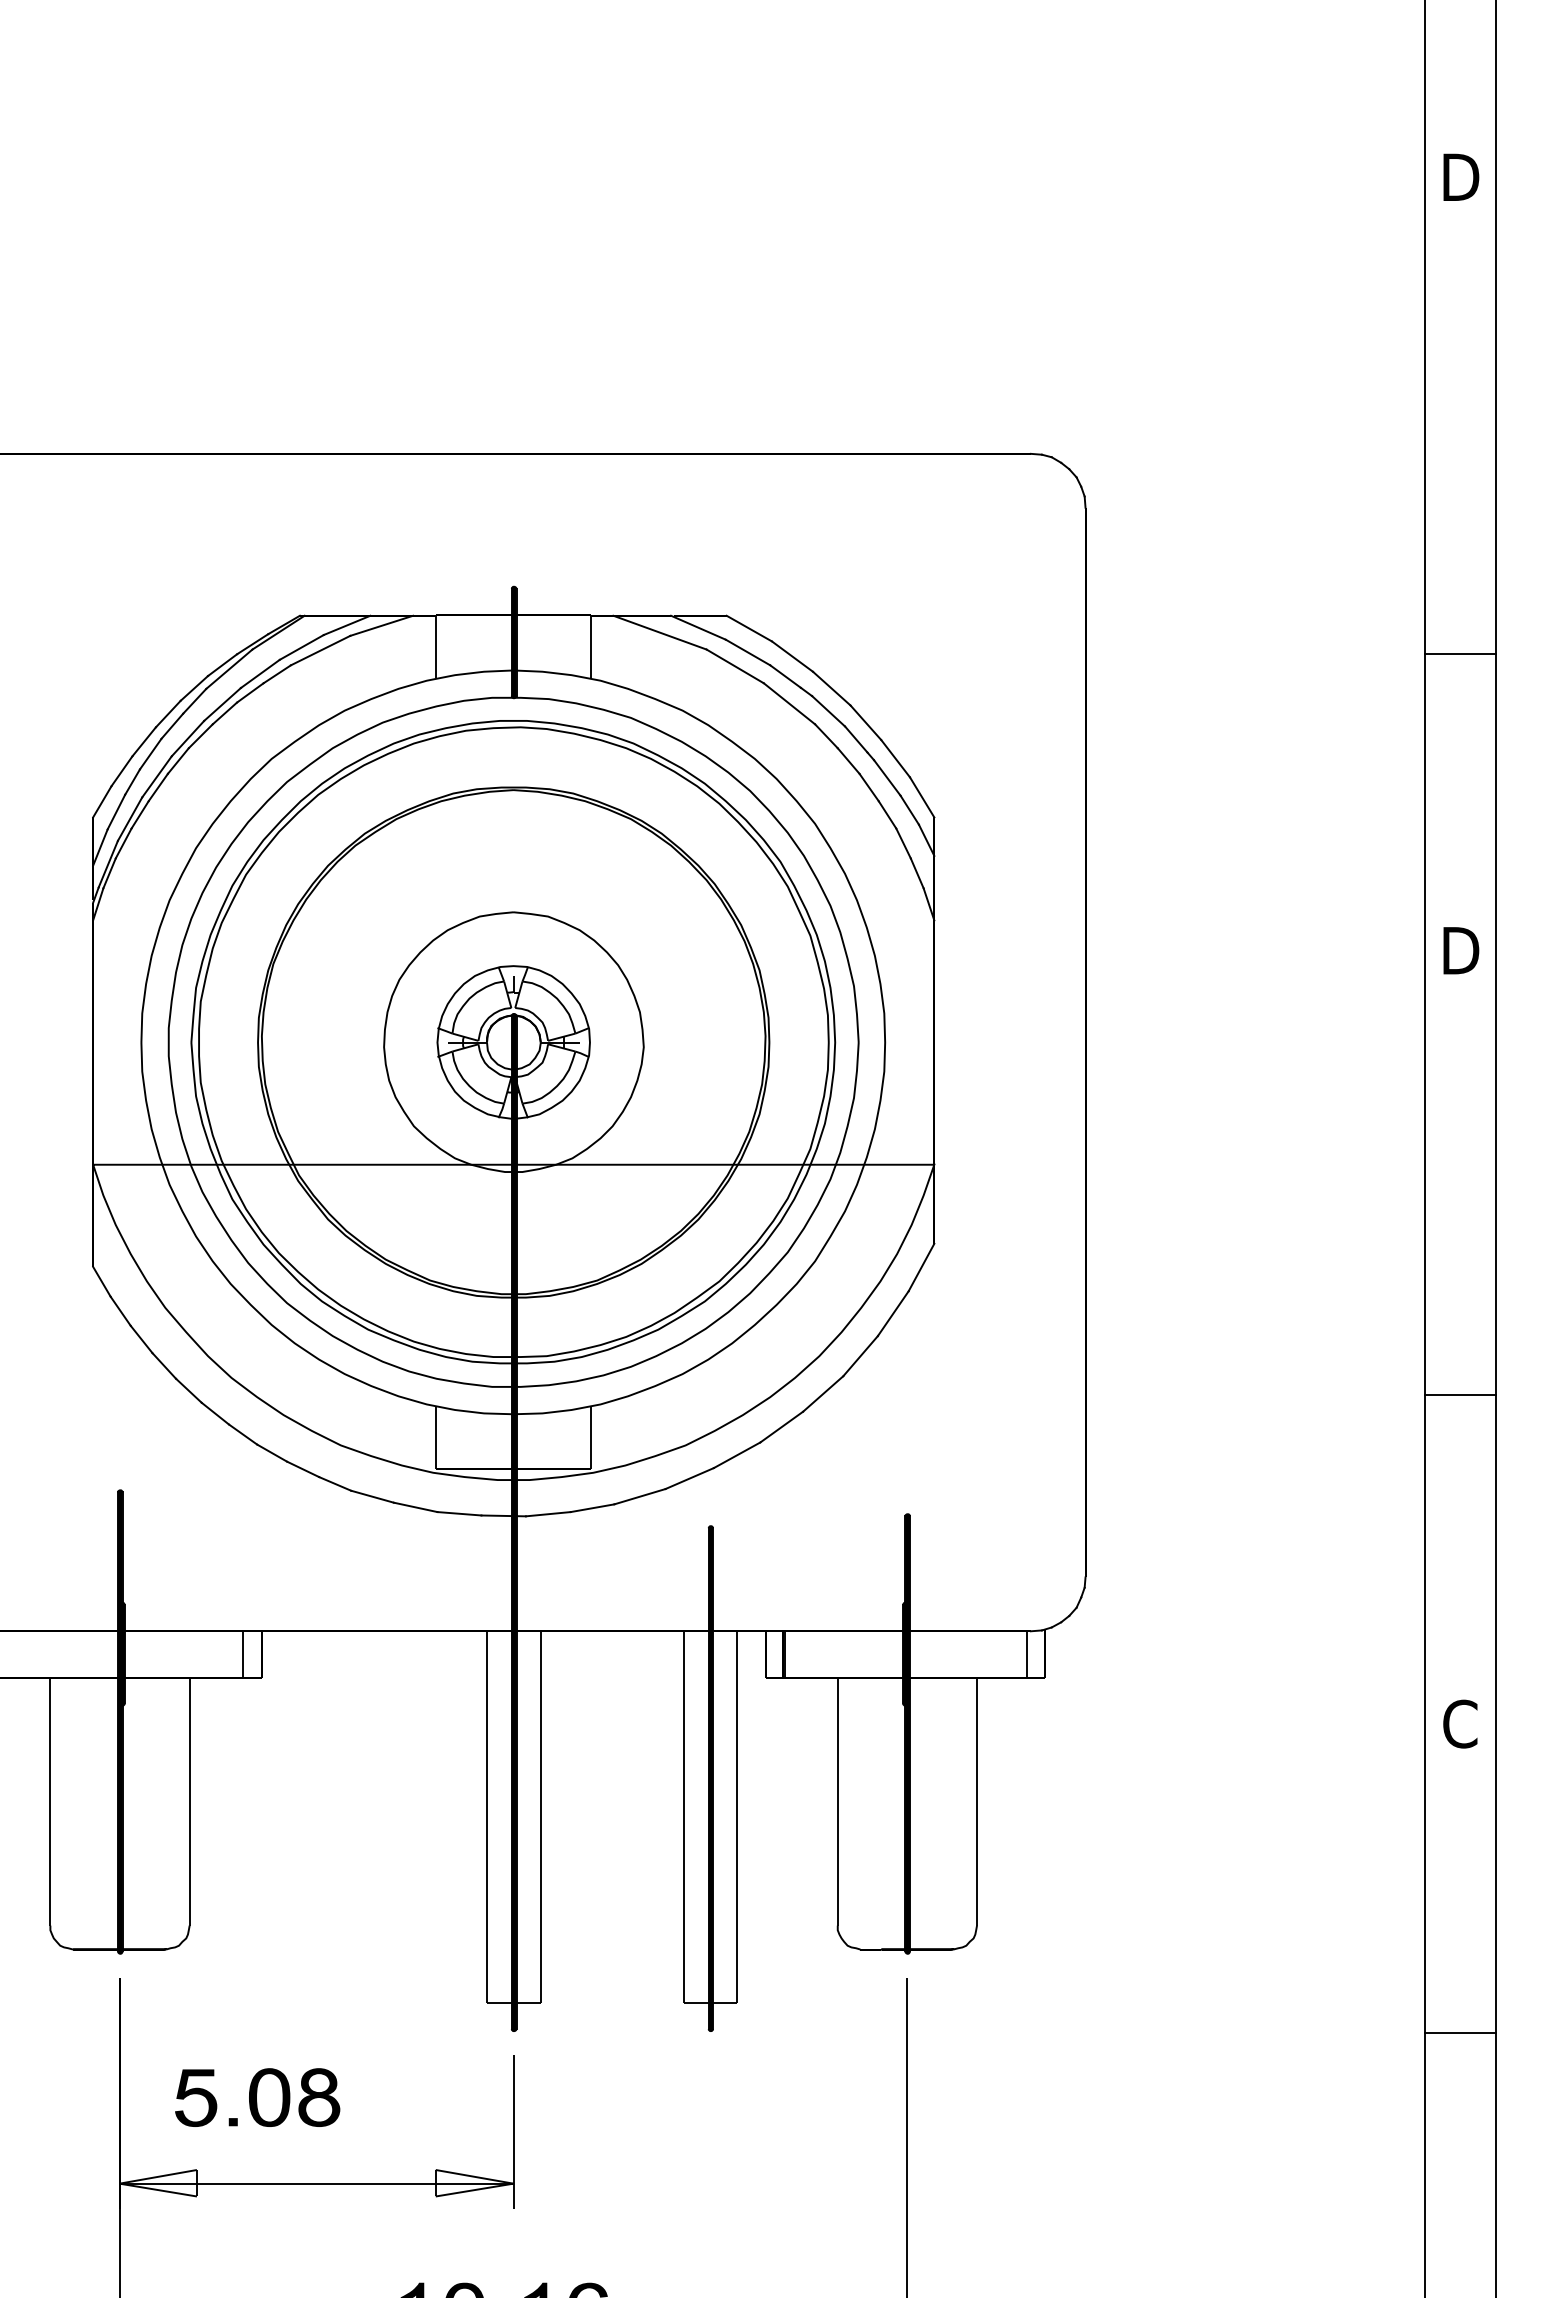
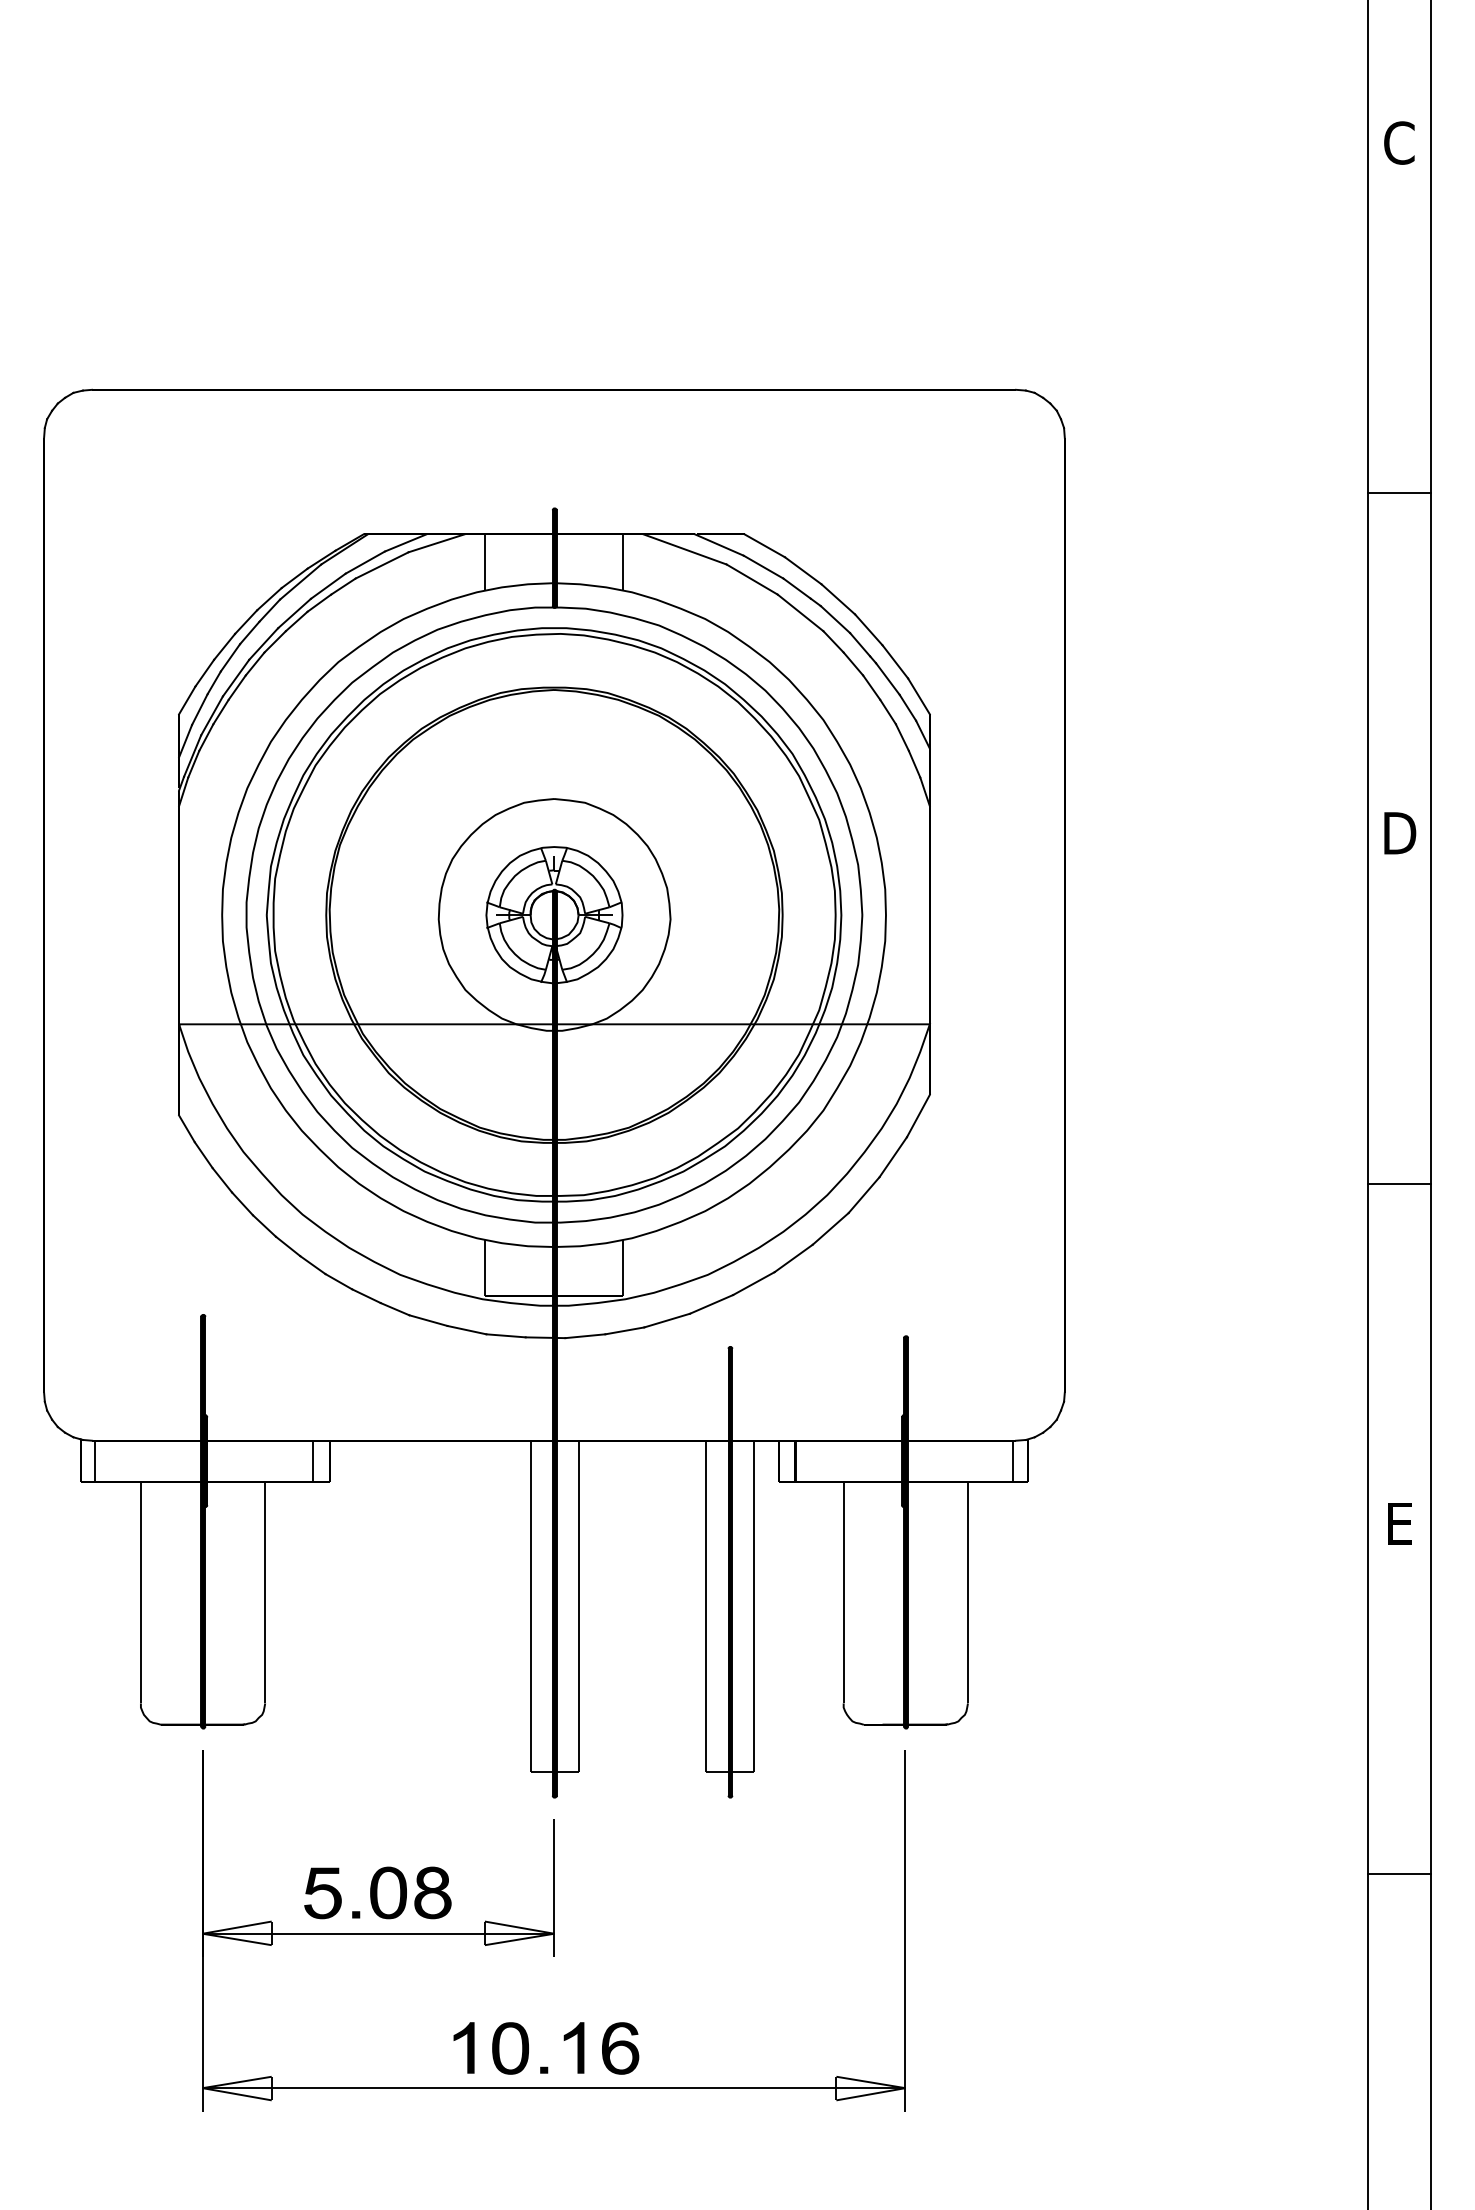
text: (1461, 176) -> (1400, 142), D -> C
line: (1459, 654) -> (1398, 493), moved
line: (1459, 1394) -> (1398, 1183), moved
text: (1460, 1724) -> (1399, 1523), C -> E
line: (1459, 2032) -> (1398, 1873), moved
part: (257, 2097) -> (377, 1892), moved

